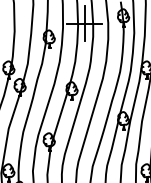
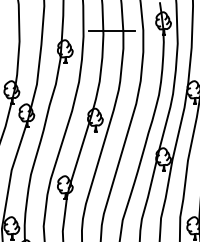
line: (84, 23) -> (111, 31), removed

